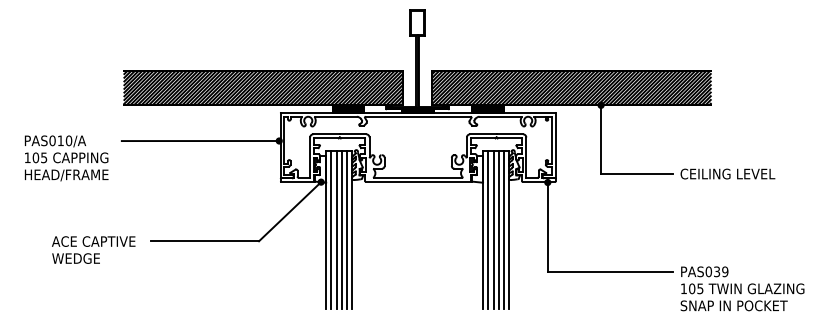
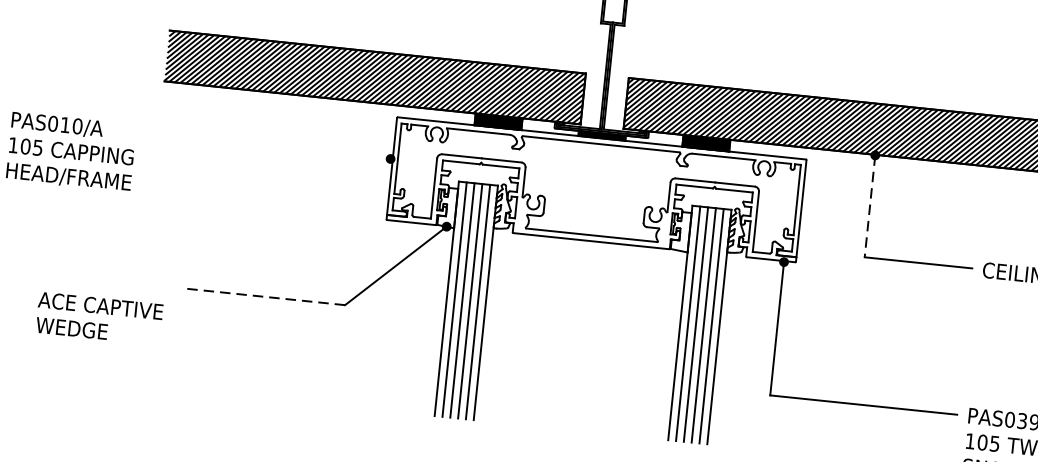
line: (601, 140) -> (870, 207), solid -> dashed
line: (200, 141) -> (273, 147), removed
line: (205, 241) -> (265, 297), solid -> dashed
text: (93, 249) -> (99, 317), moved

